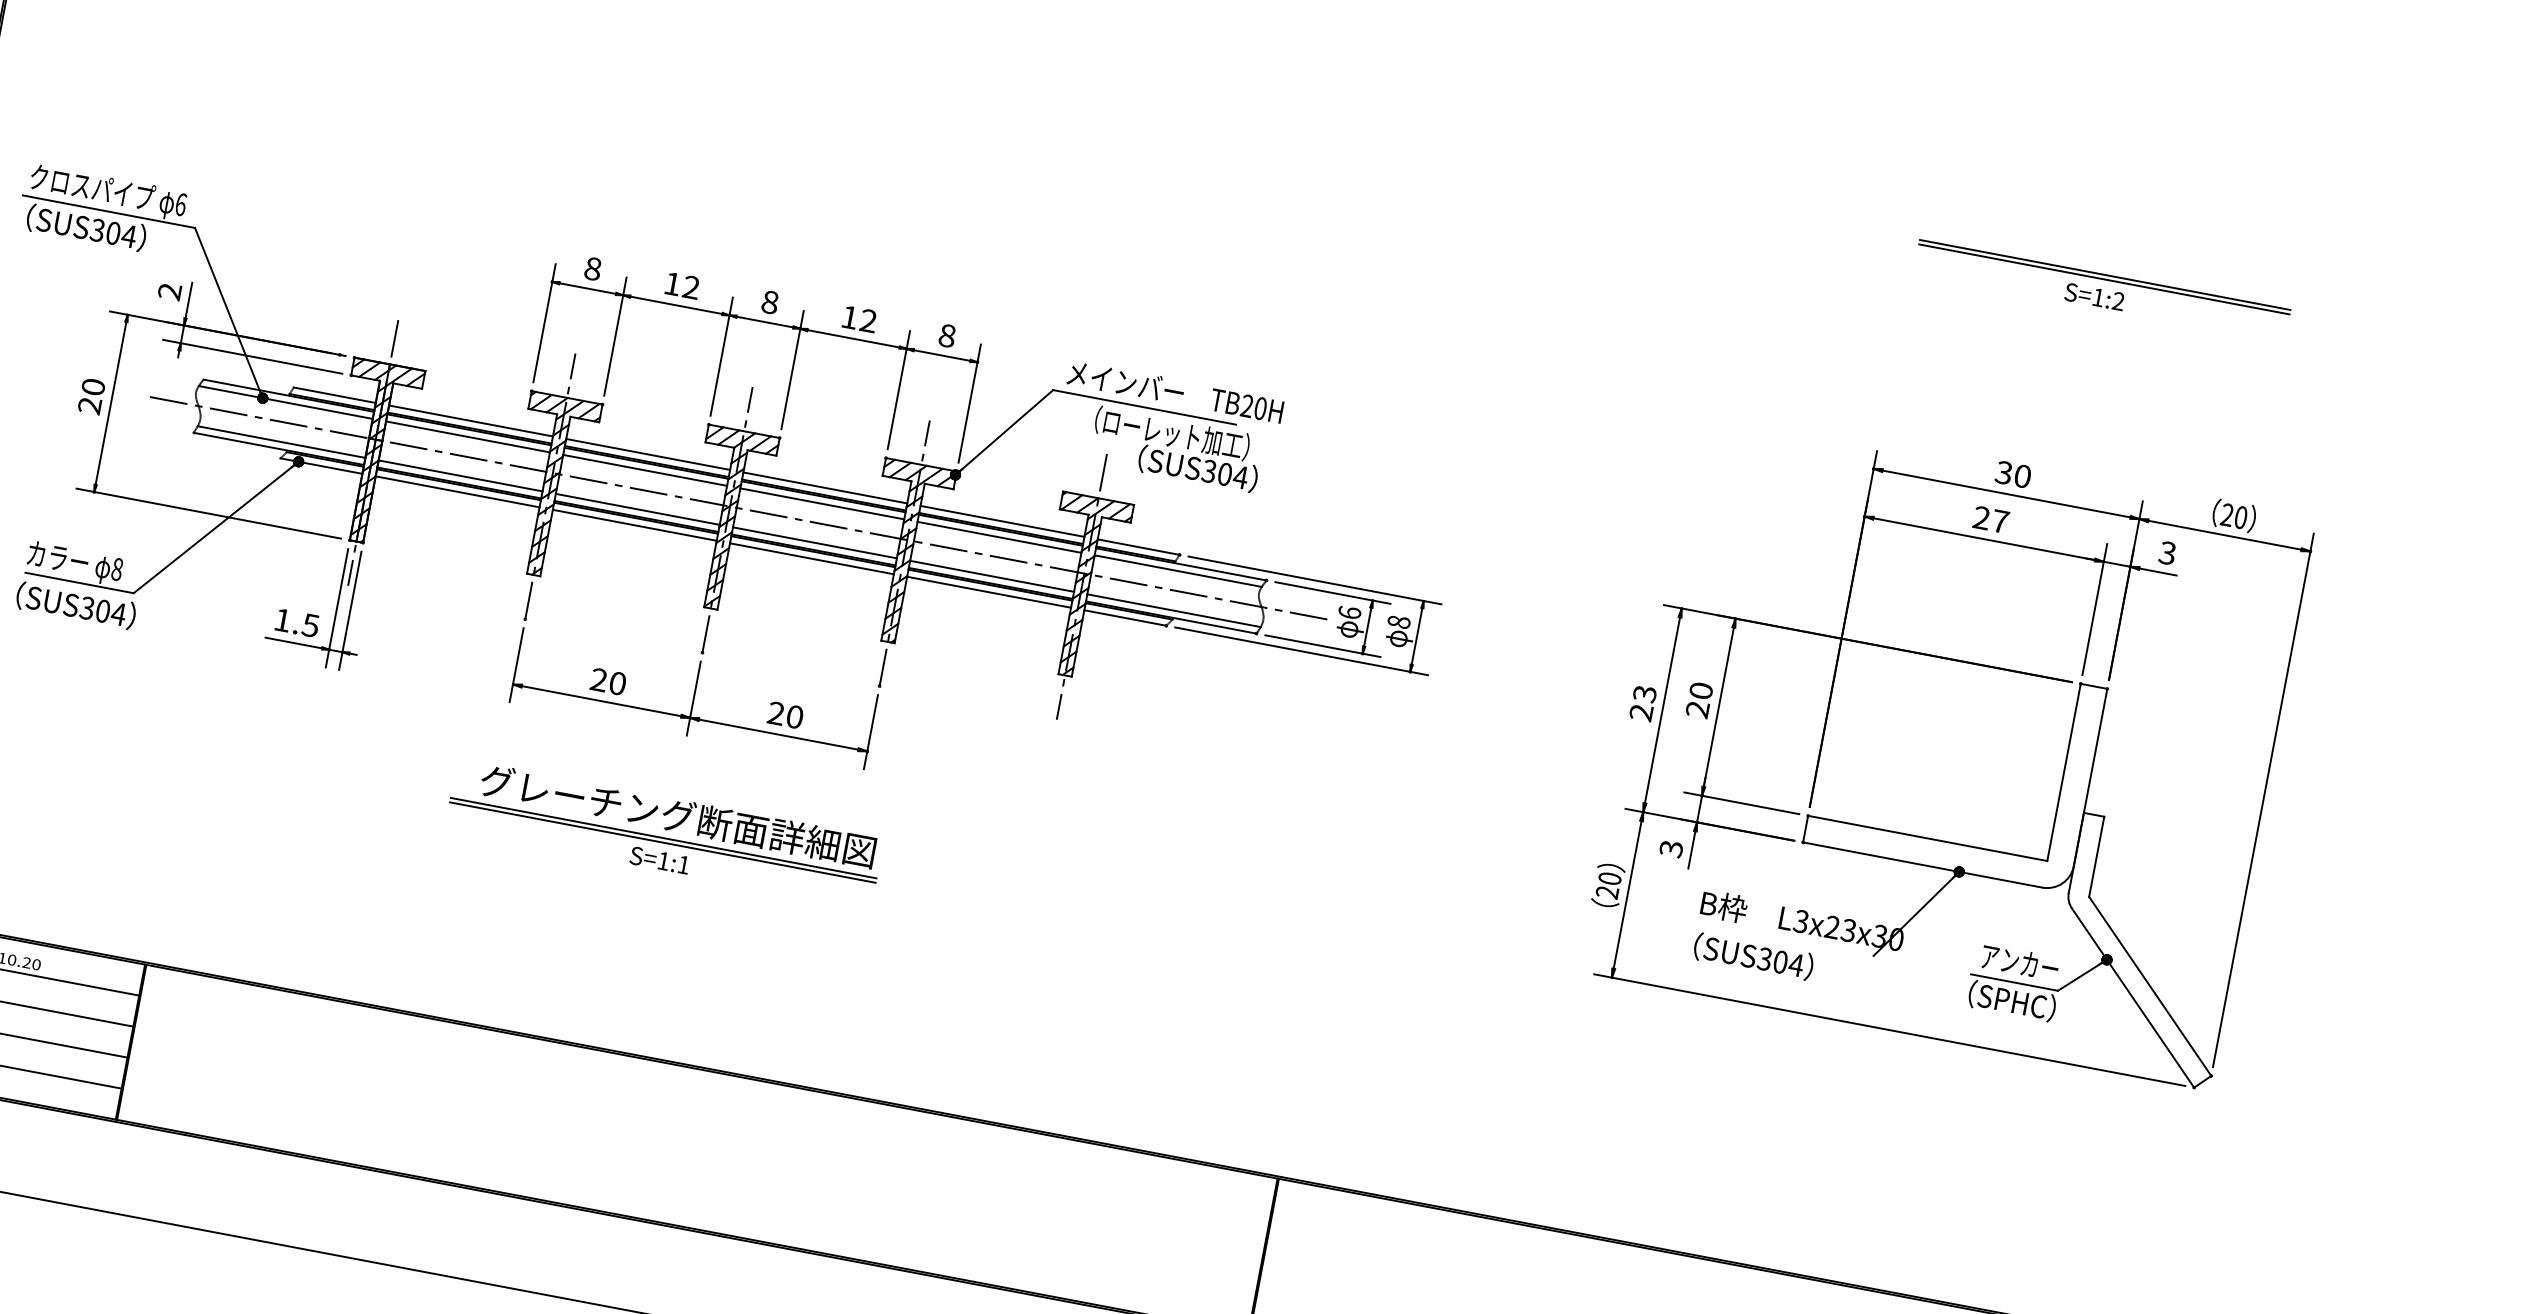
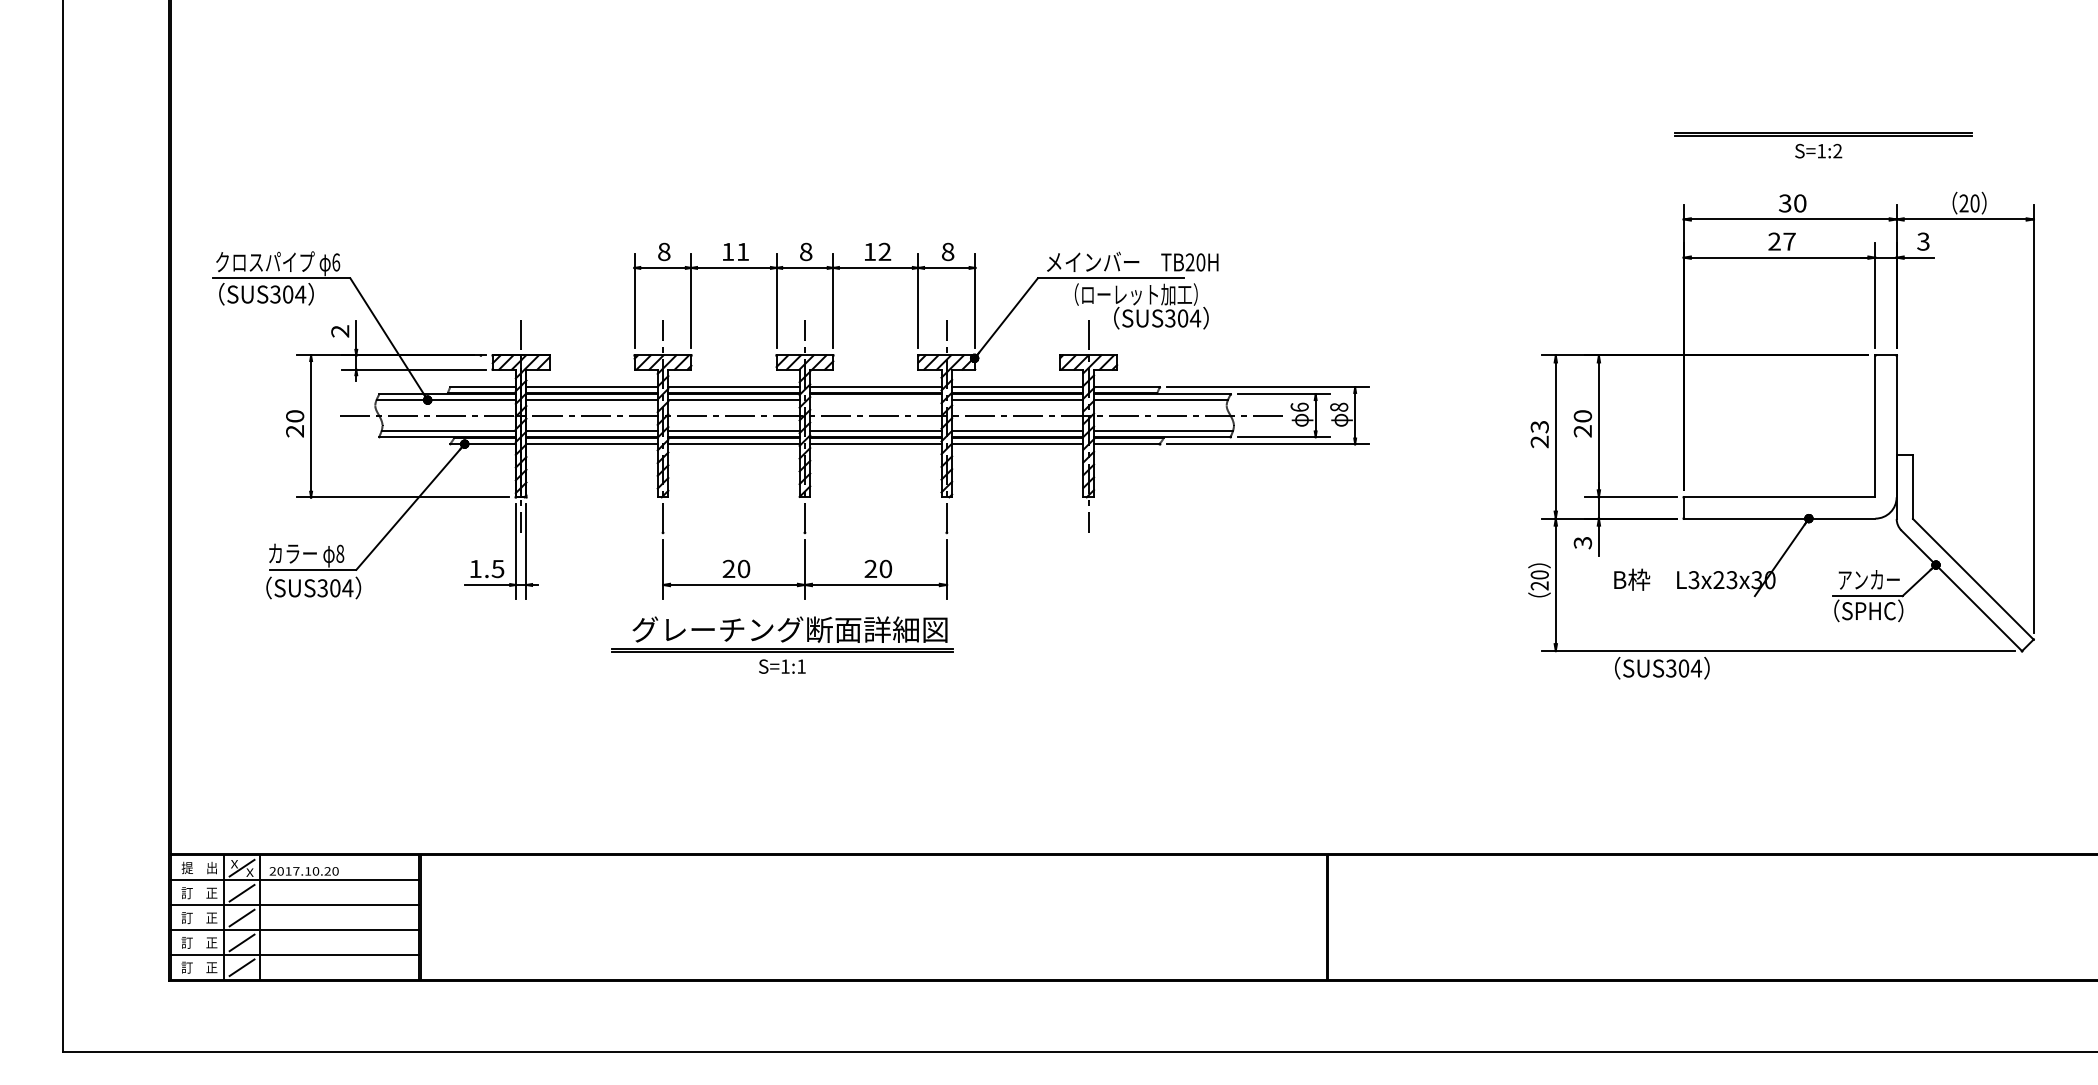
text: (690, 286) -> (742, 251), 12 -> 11
part: (2102, 290) -> (1823, 145), moved
line: (821, 504) -> (875, 400), removed
part: (665, 832) -> (782, 644), moved
text: (1753, 957) -> (1662, 668), moved

